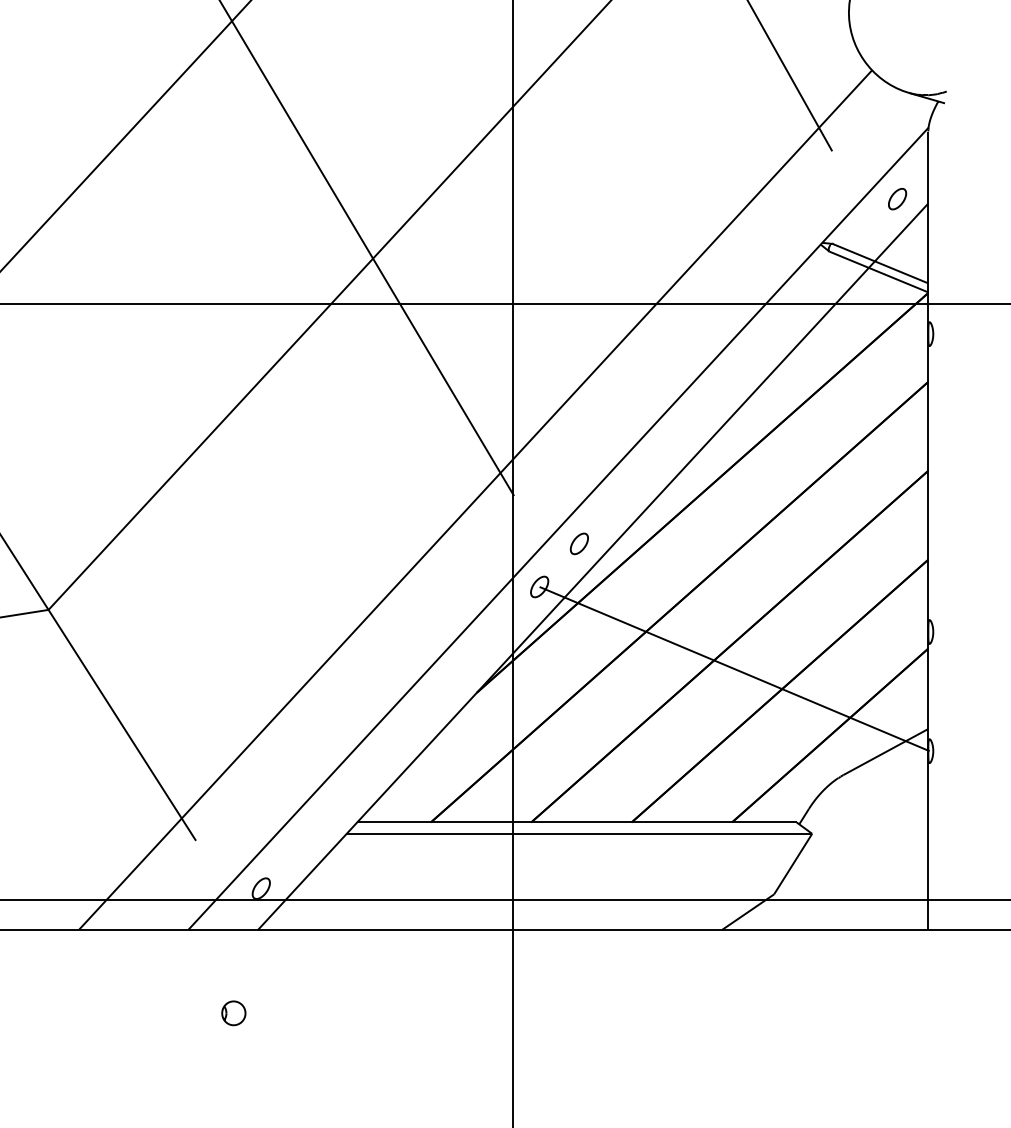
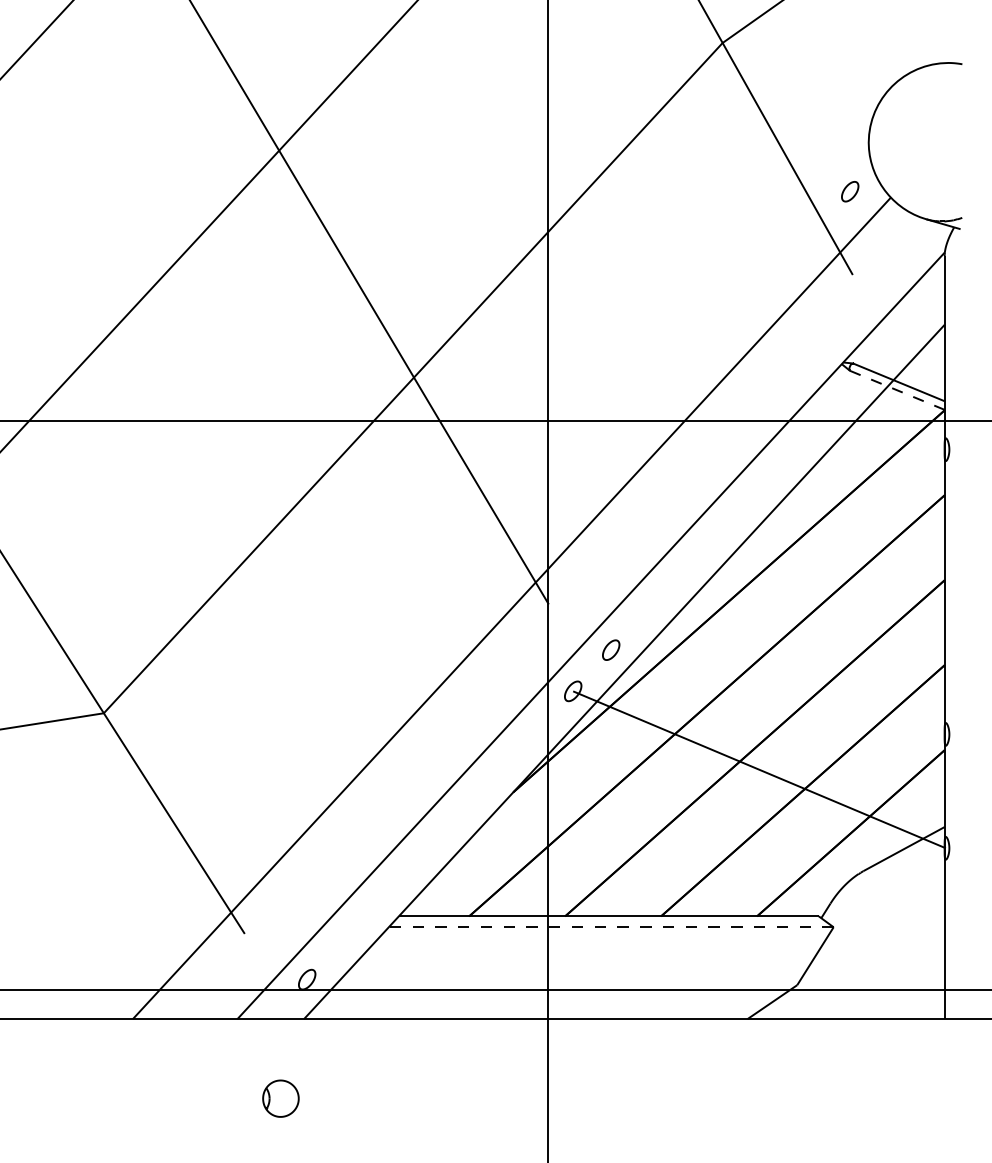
part: (897, 198) -> (850, 191), moved
line: (879, 272) -> (897, 390), solid -> dashed
line: (578, 834) -> (610, 927), solid -> dashed
part: (233, 1013) -> (280, 1098), size x1.6

